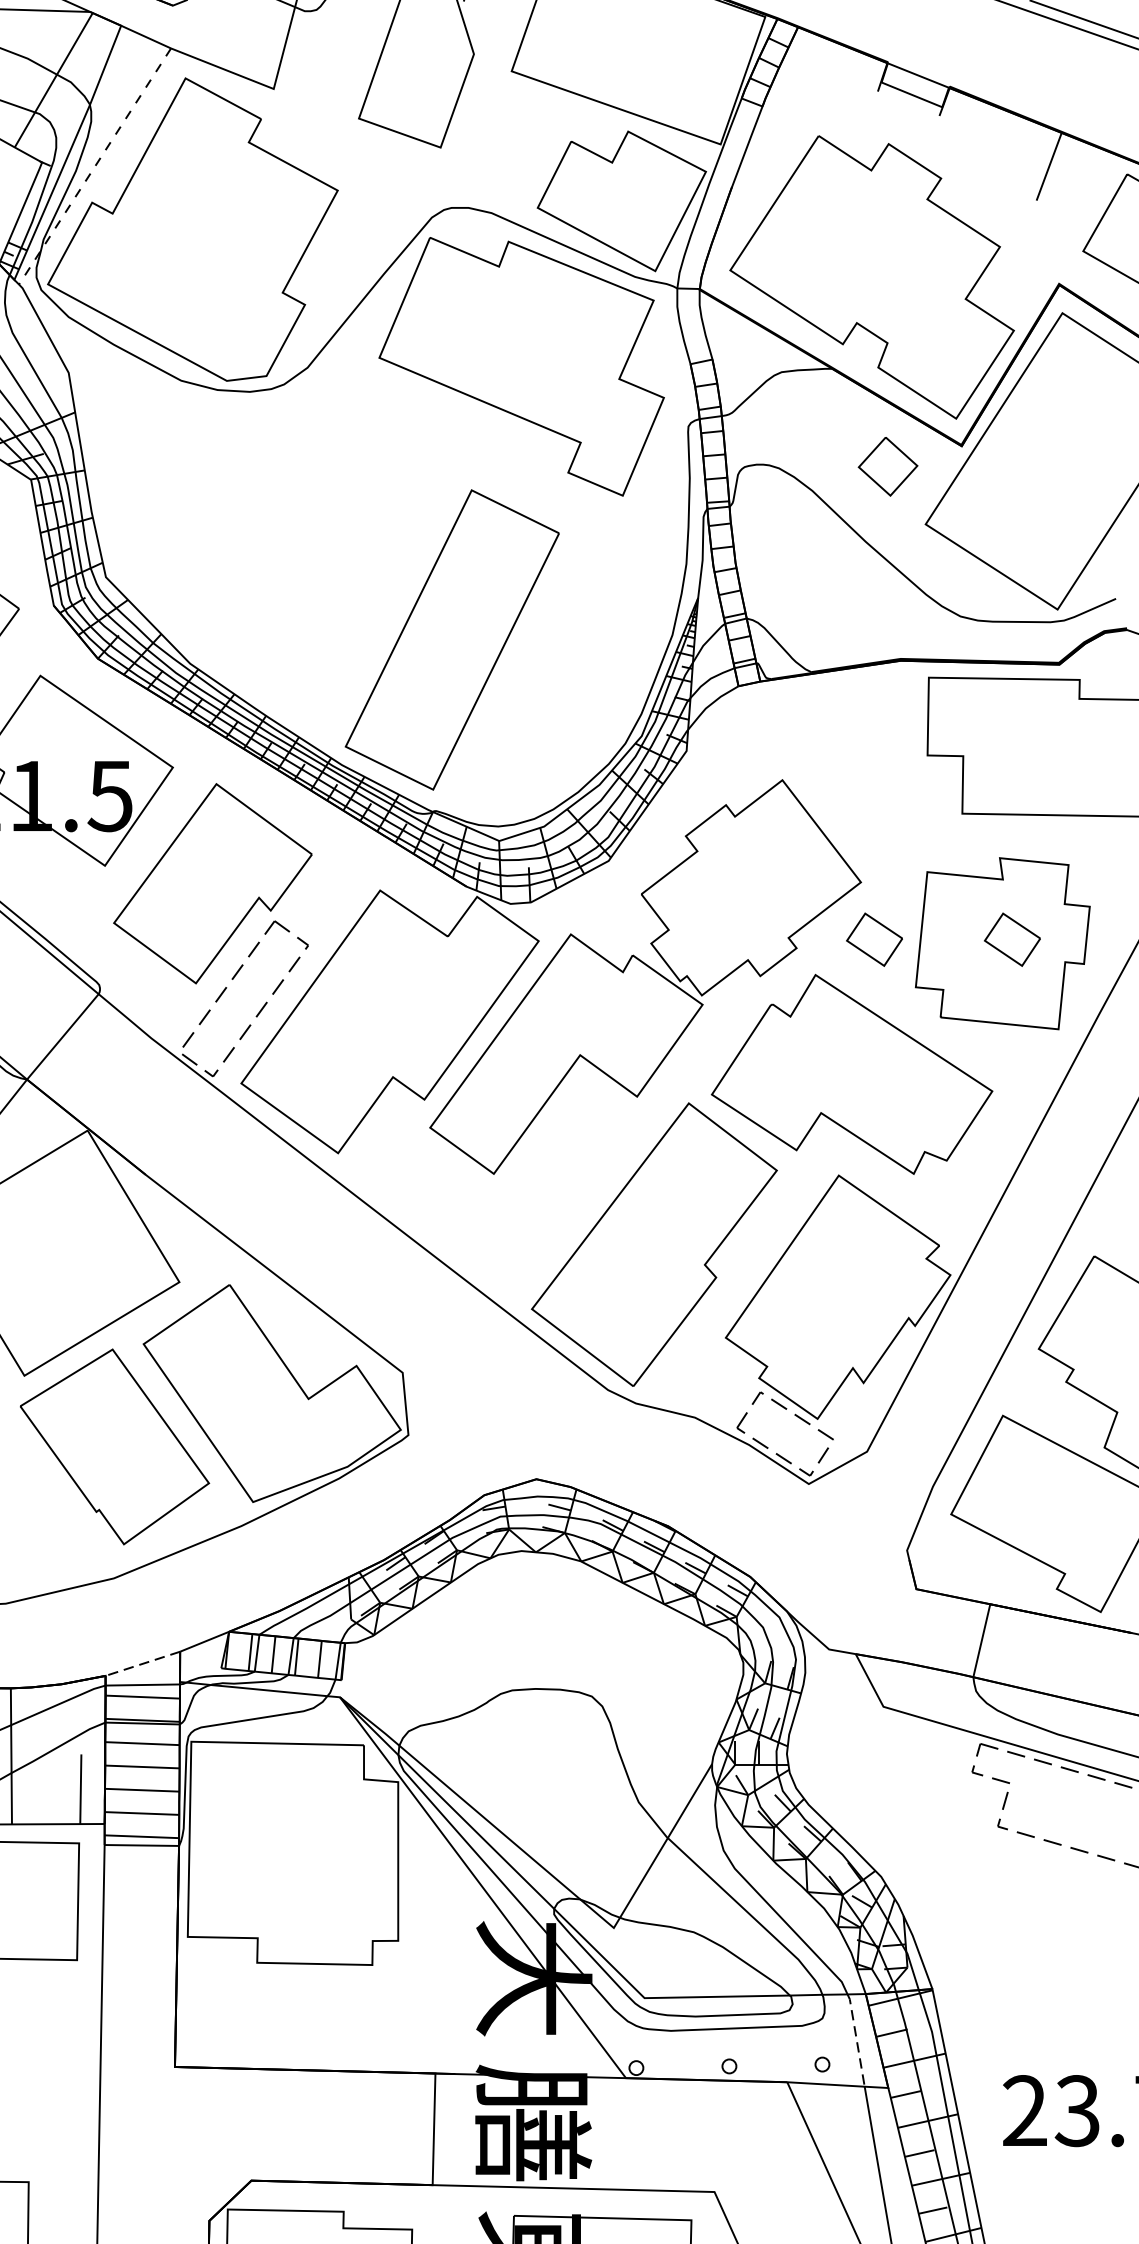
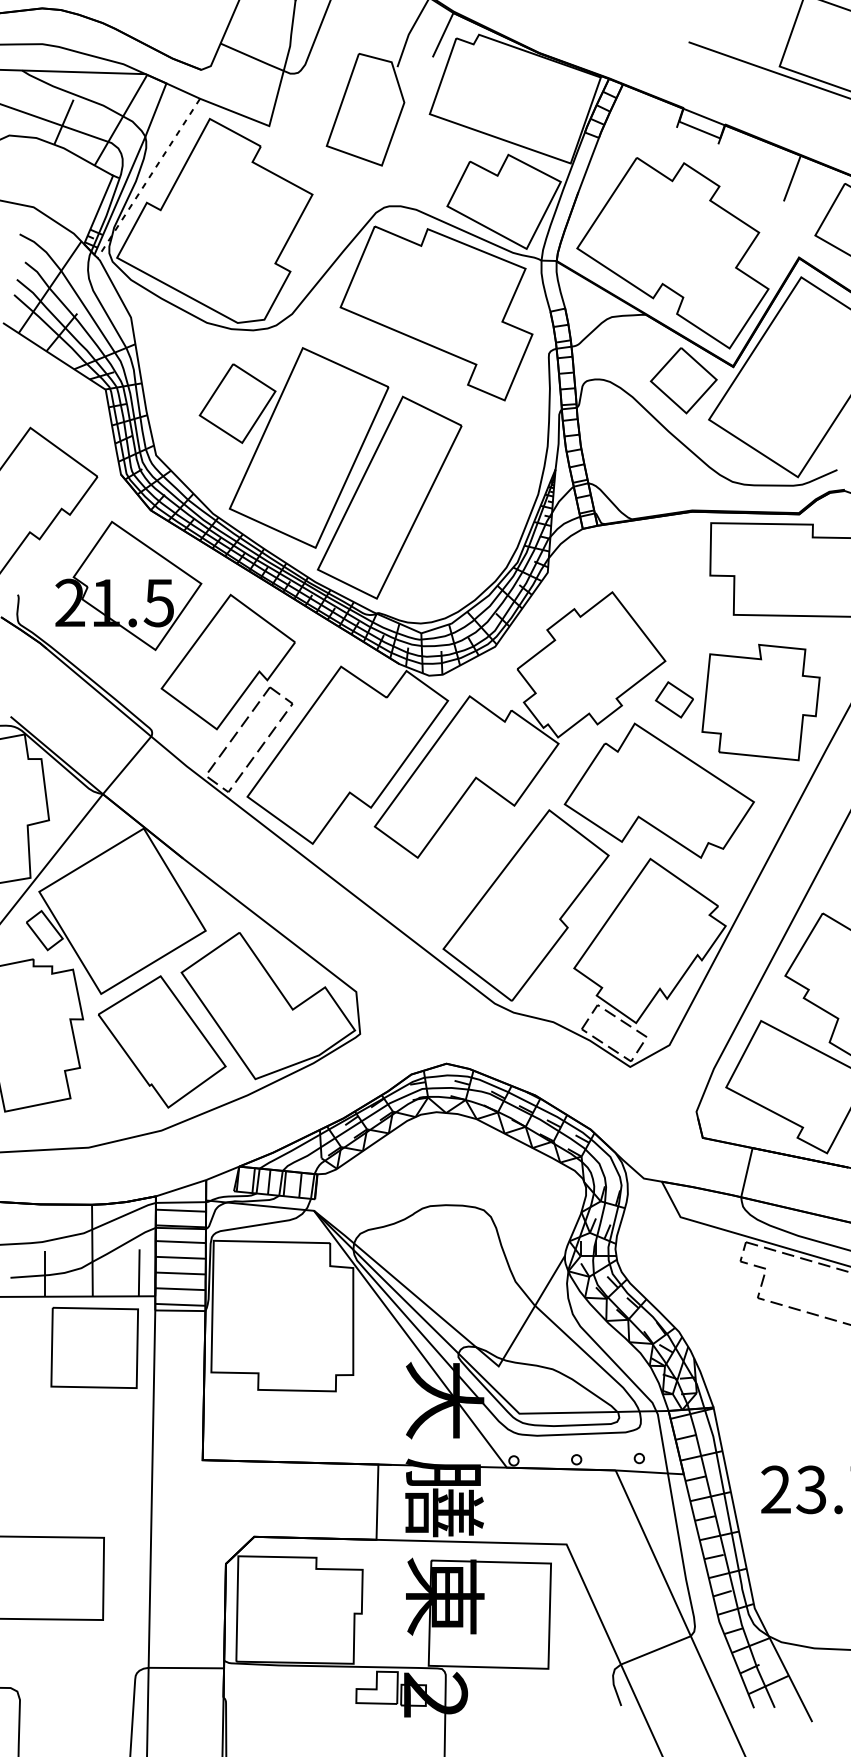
part: (887, 466) -> (683, 380), size x1.67
part: (309, 565) -> (293, 447), added
part: (1010, 939) -> (766, 699), removed
line: (142, 1664) -> (180, 1188), dashed -> solid
line: (856, 2040) -> (662, 1442), dashed -> solid

